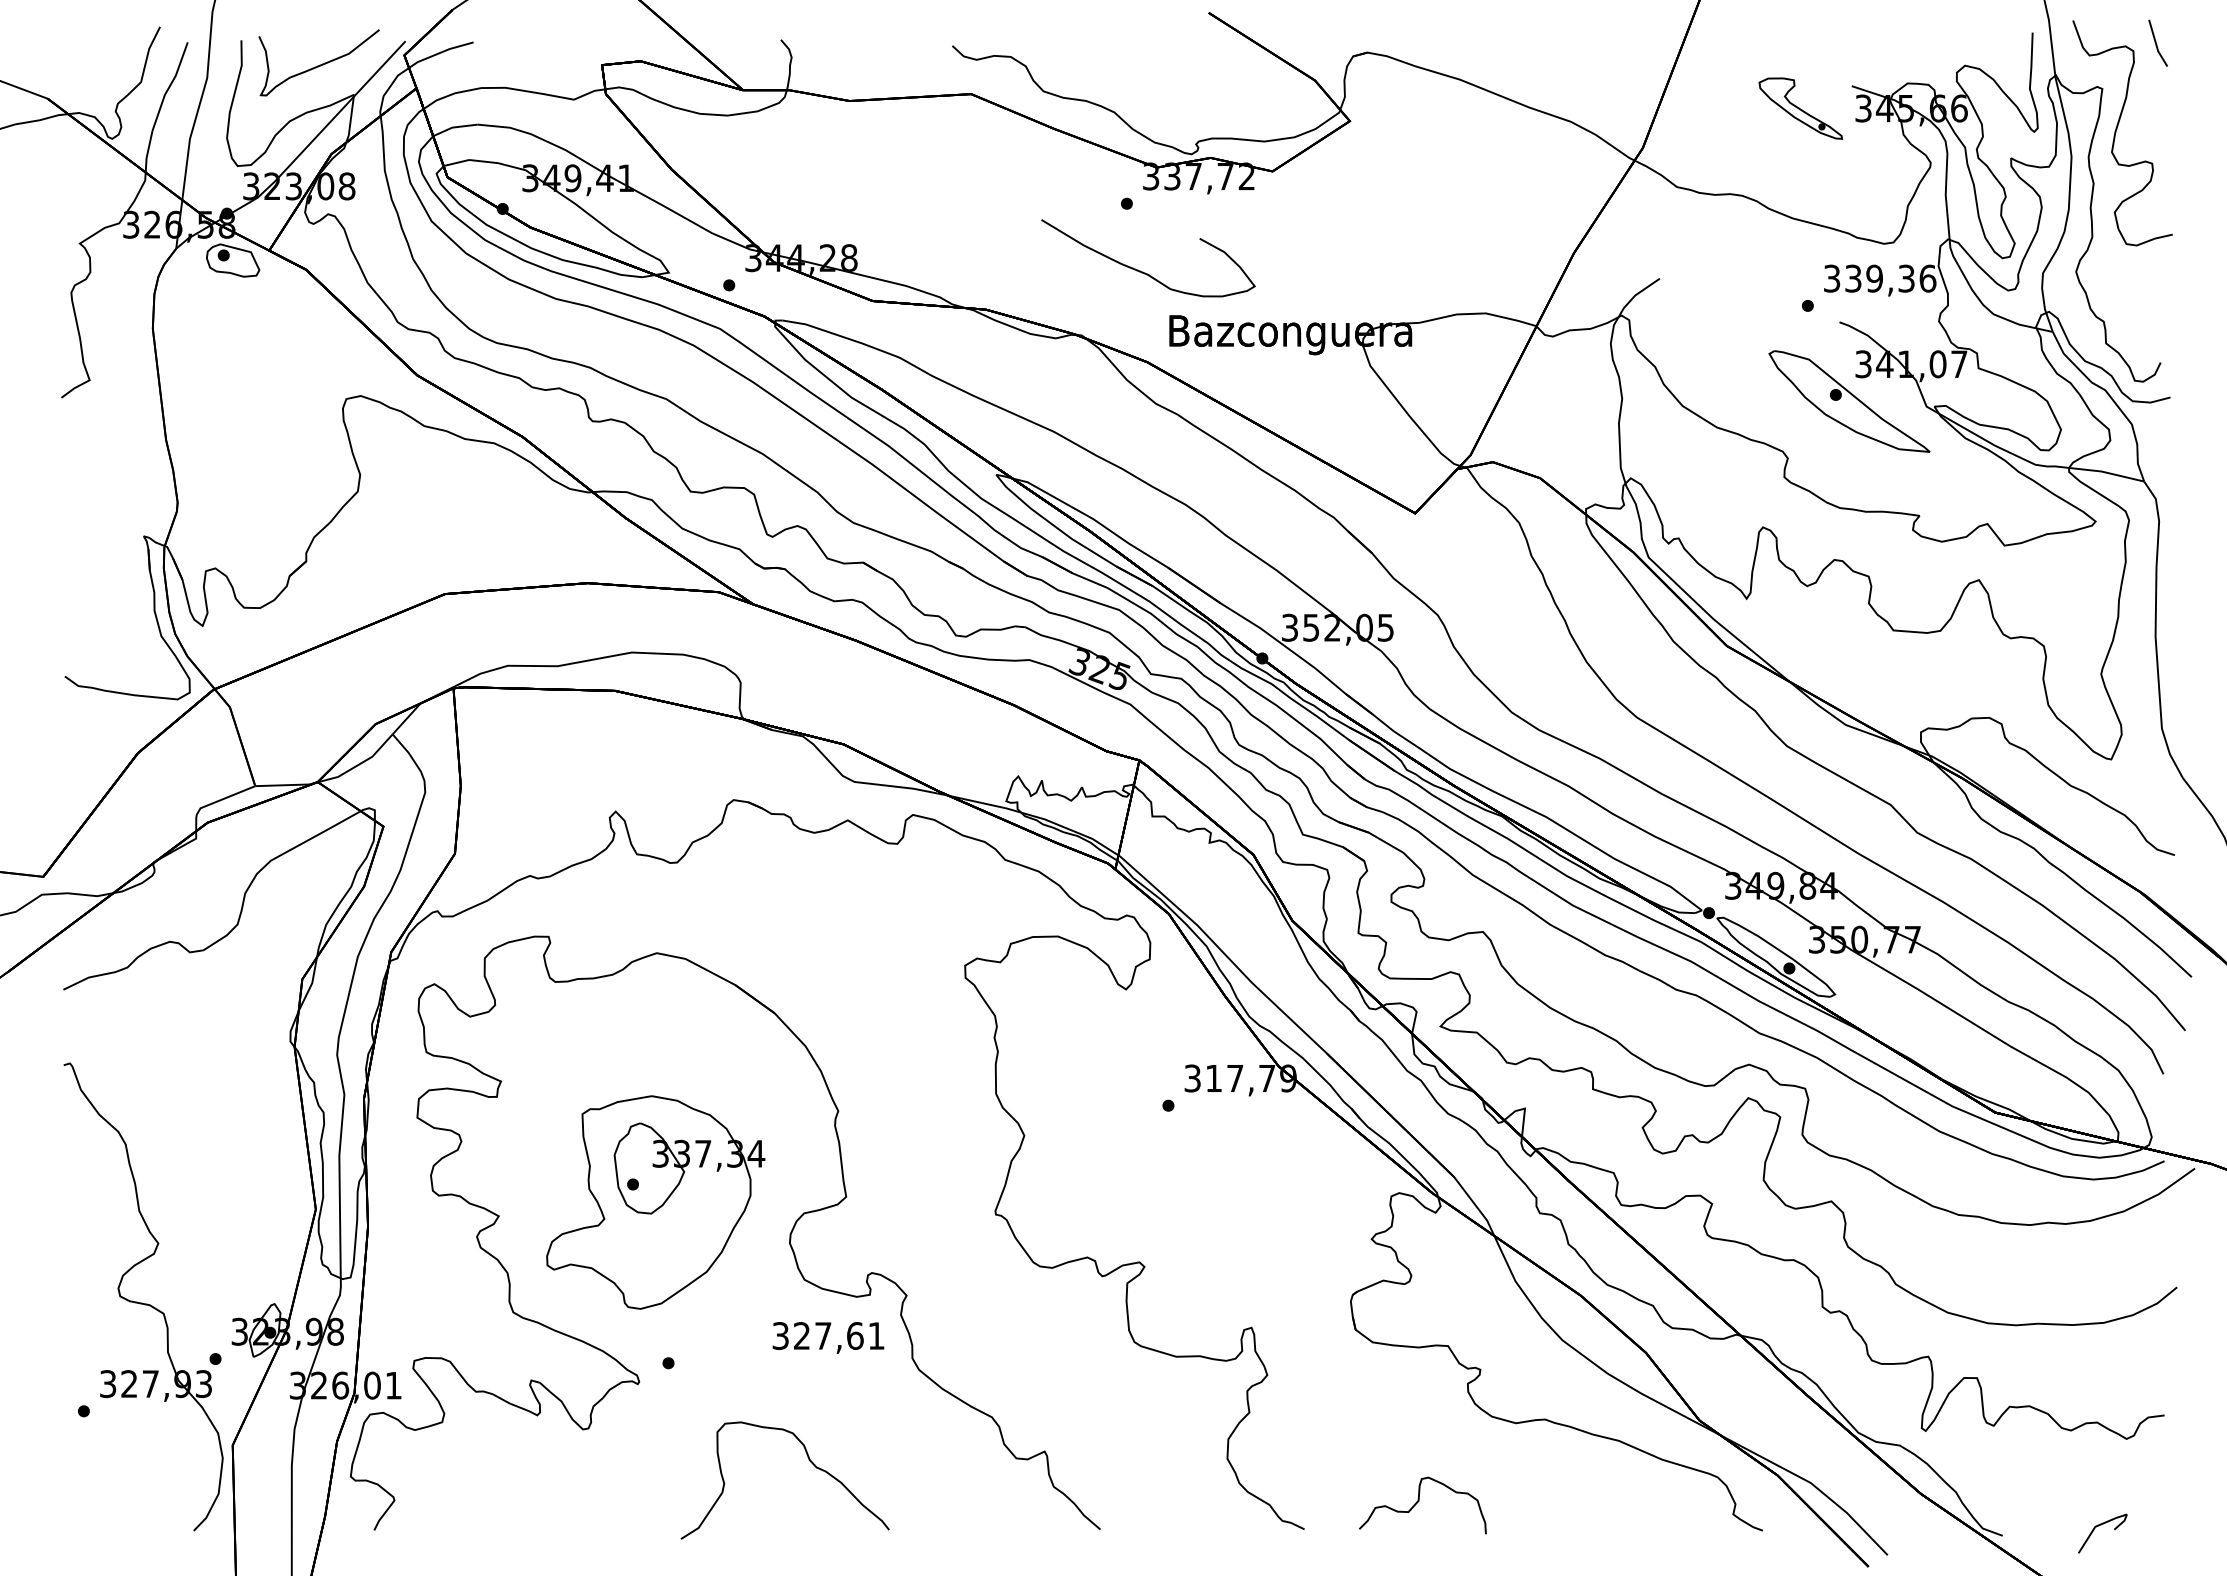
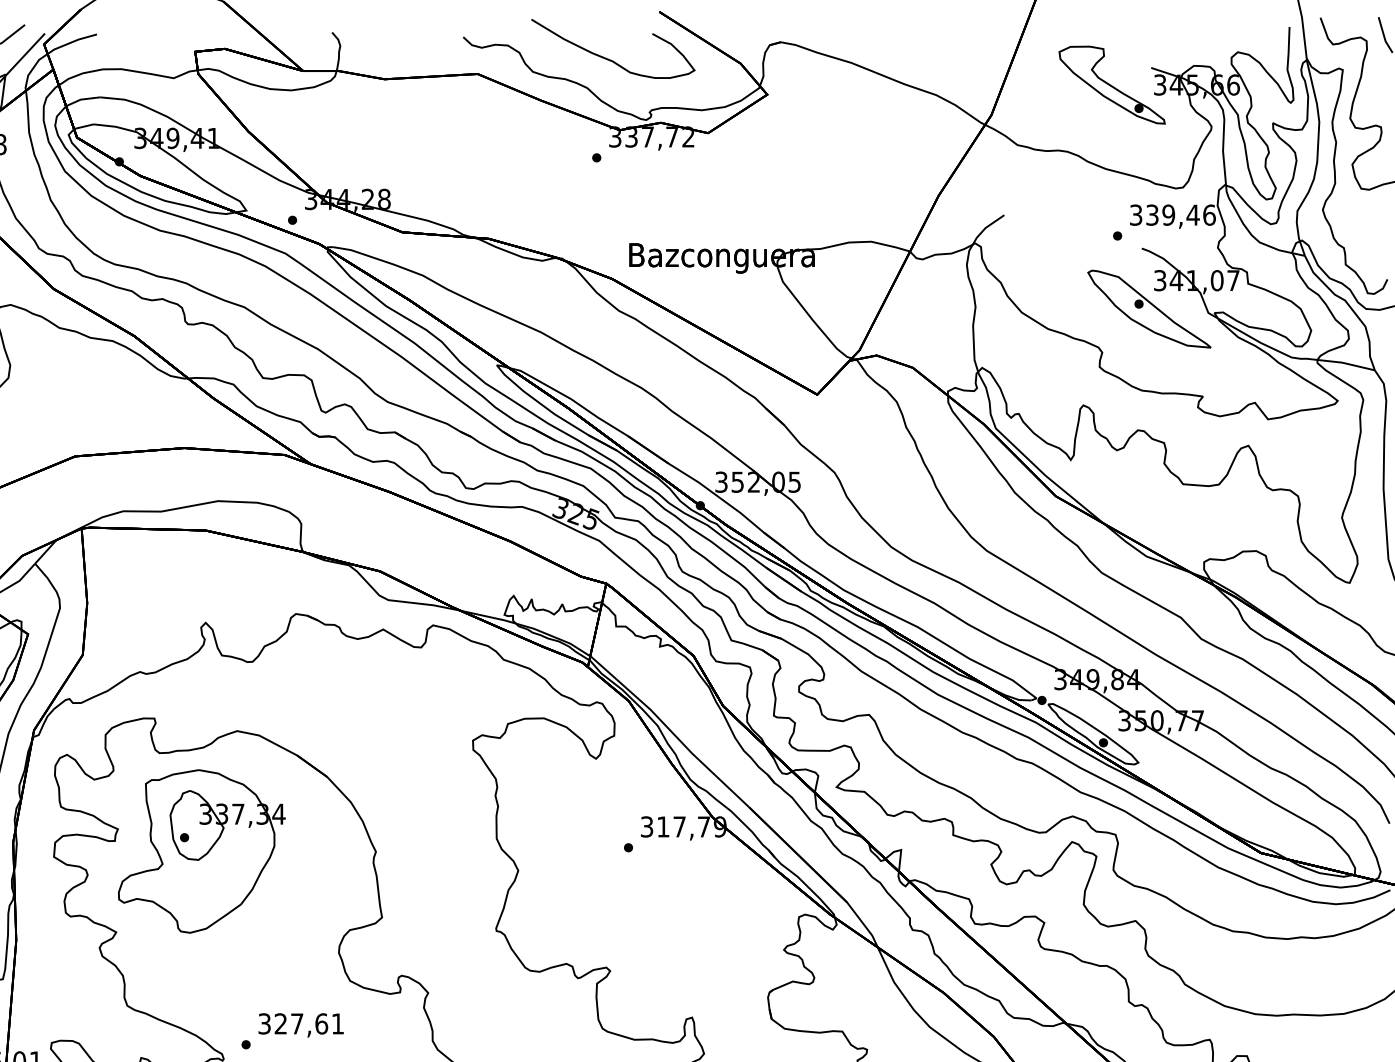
part: (1800, 108) -> (1111, 85), size x1.67
curve: (1142, 271) -> (608, 58), moved
text: (1906, 278) -> (1193, 215), 339,36 -> 339,46
part: (655, 1202) -> (201, 851), moved
text: (828, 1337) -> (301, 1025), moved

